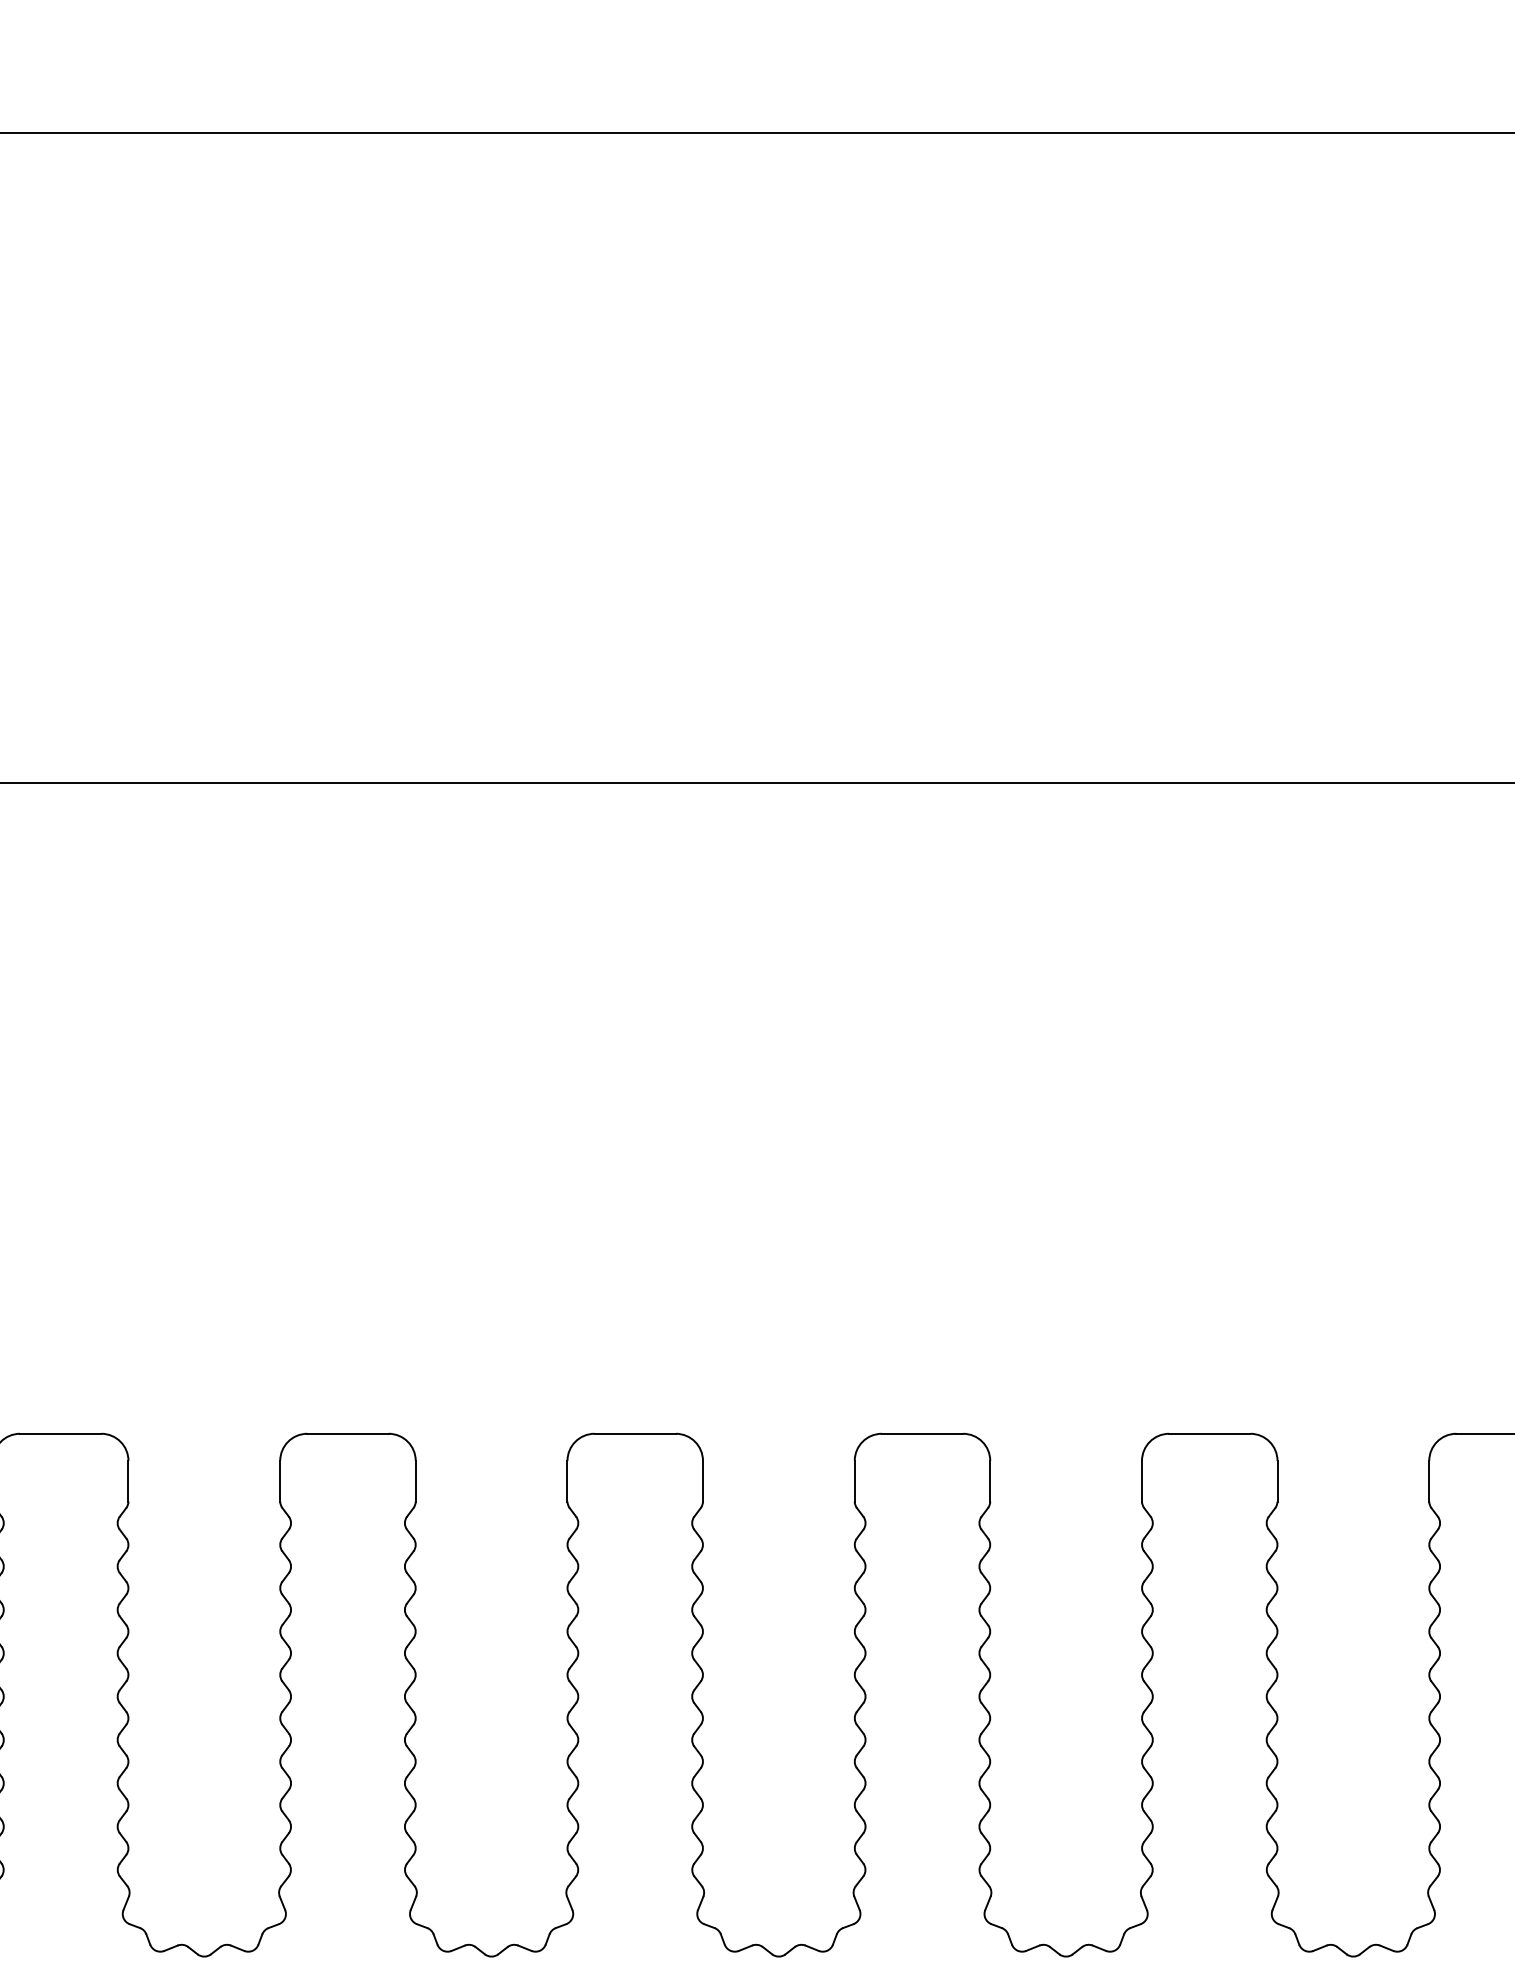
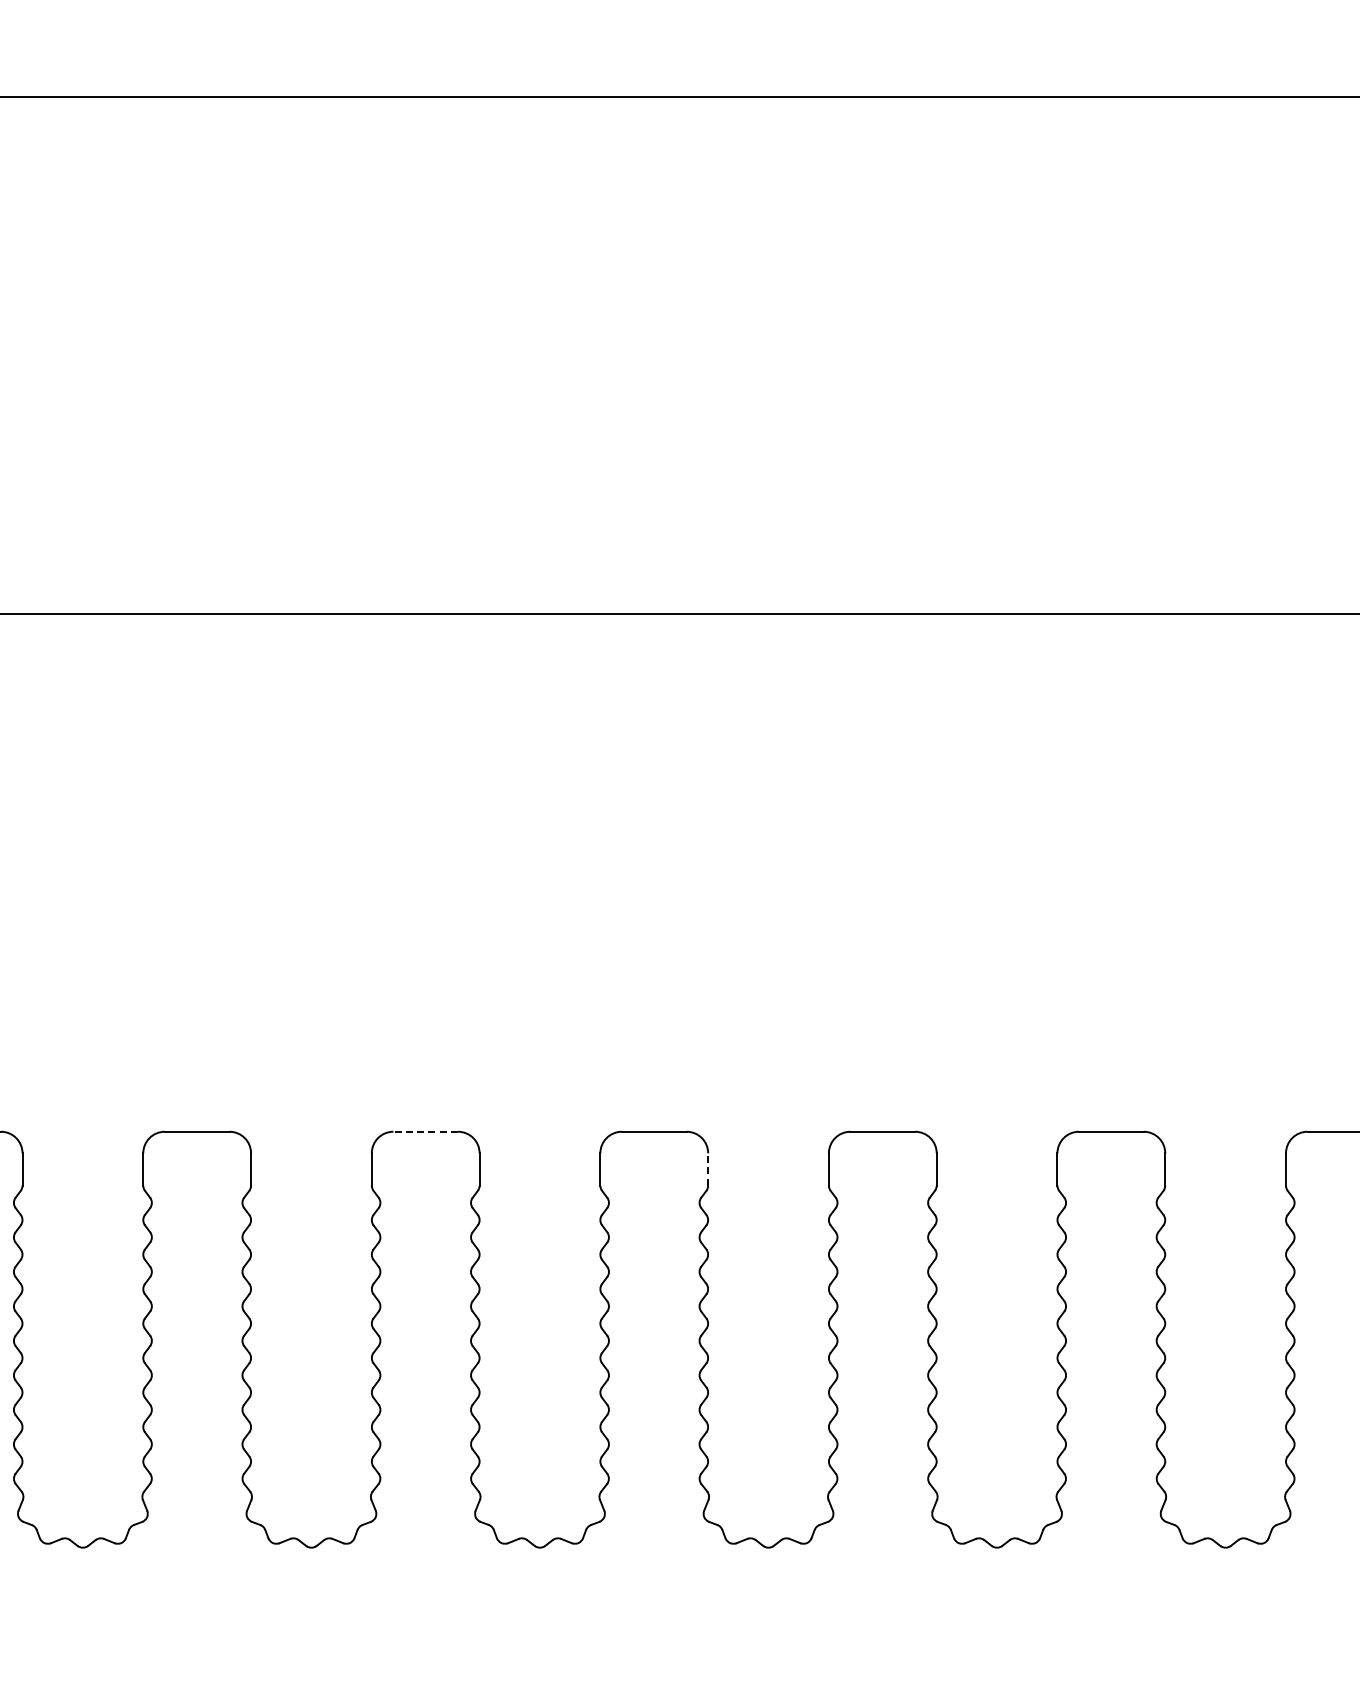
line: (347, 1433) -> (425, 1131), solid -> dashed
line: (703, 1479) -> (708, 1168), solid -> dashed

